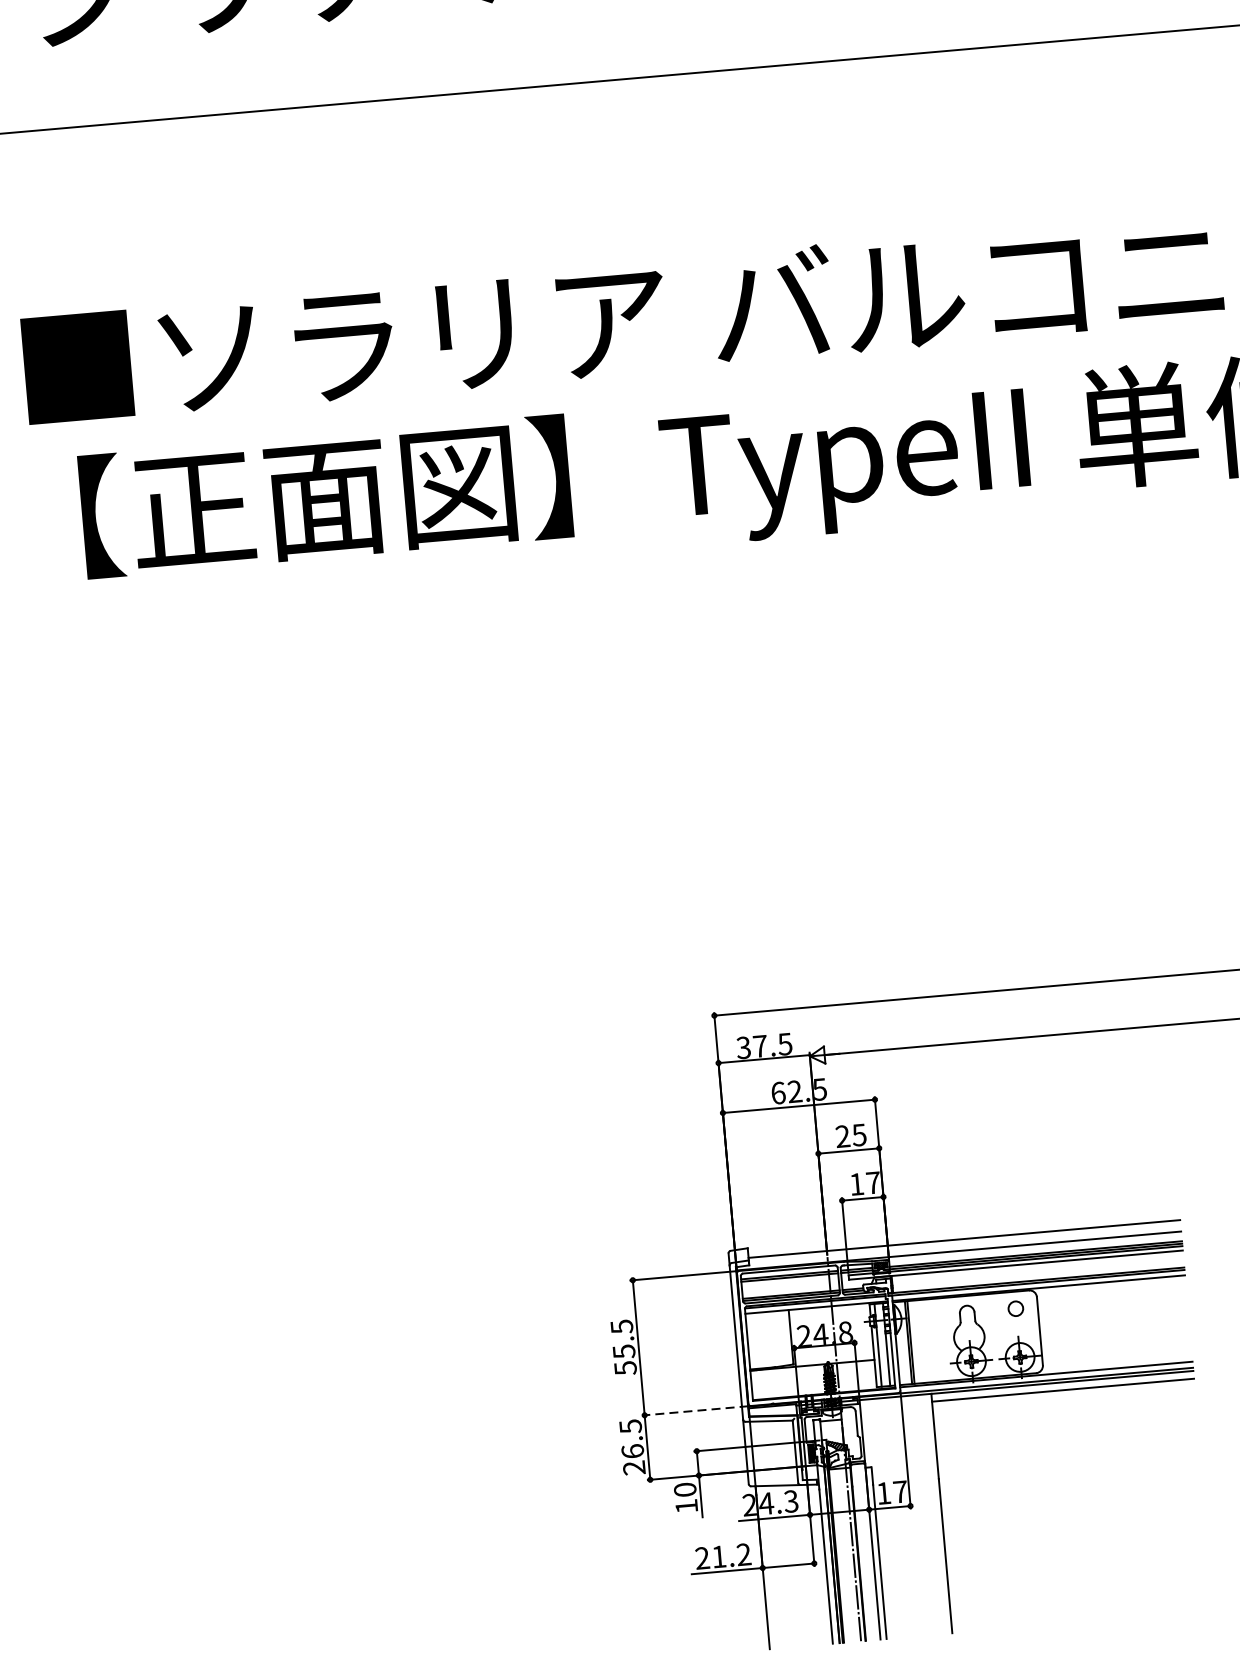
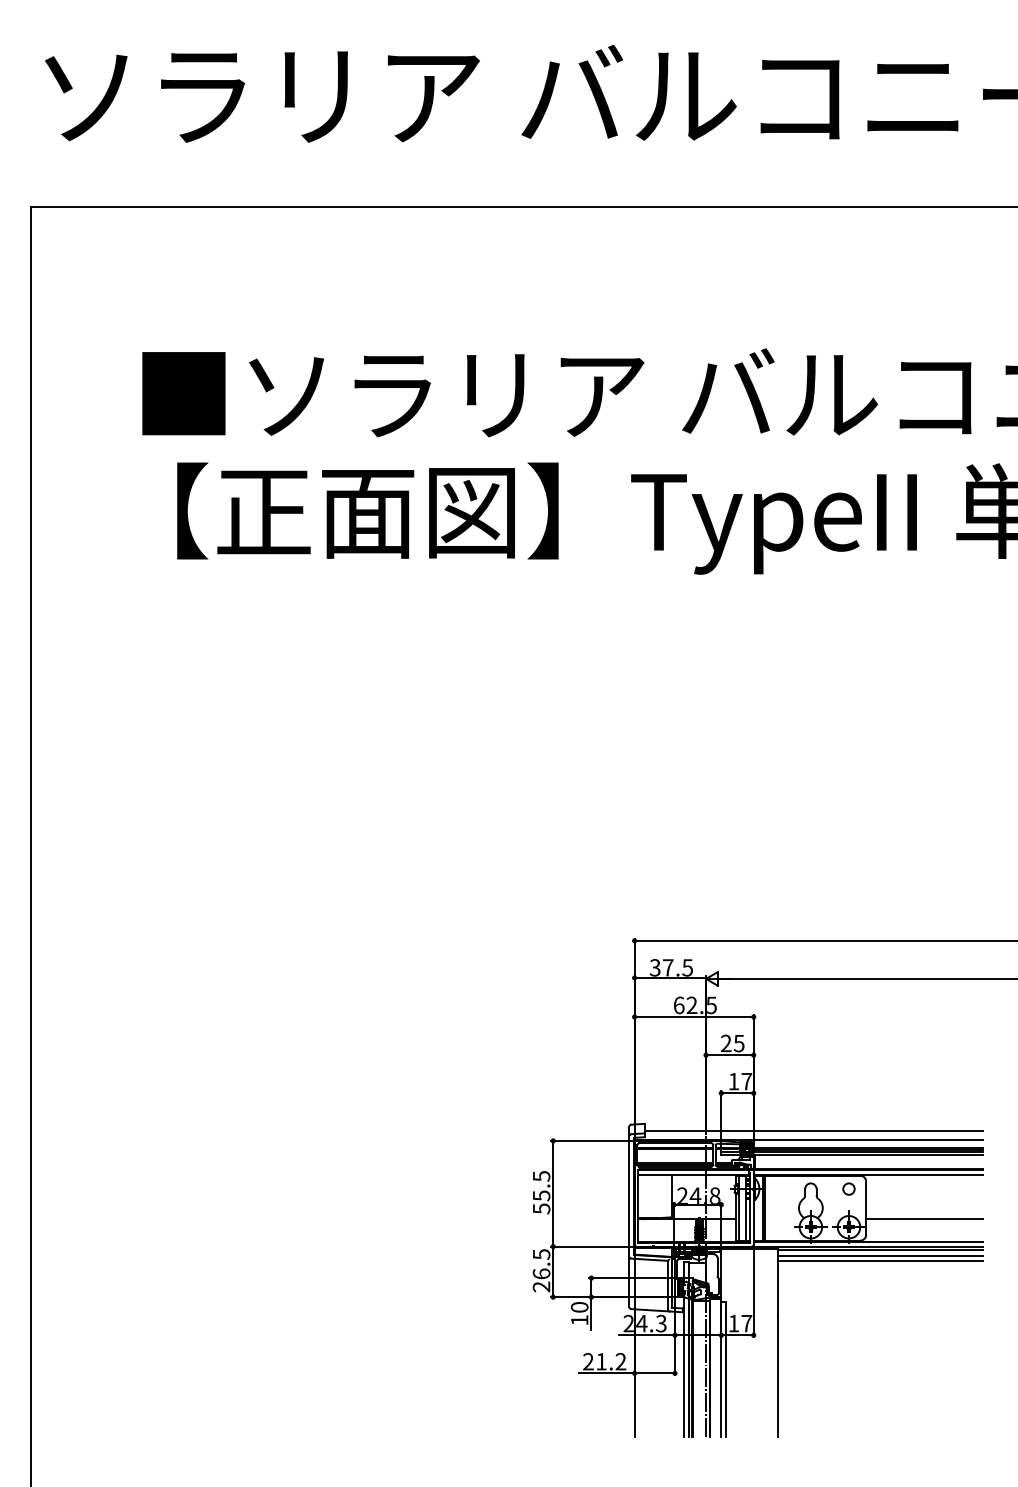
line: (1115, 1339) -> (924, 1219), added
line: (1062, 1396) -> (879, 1260), added
line: (694, 1410) -> (592, 1246), dashed -> solid

